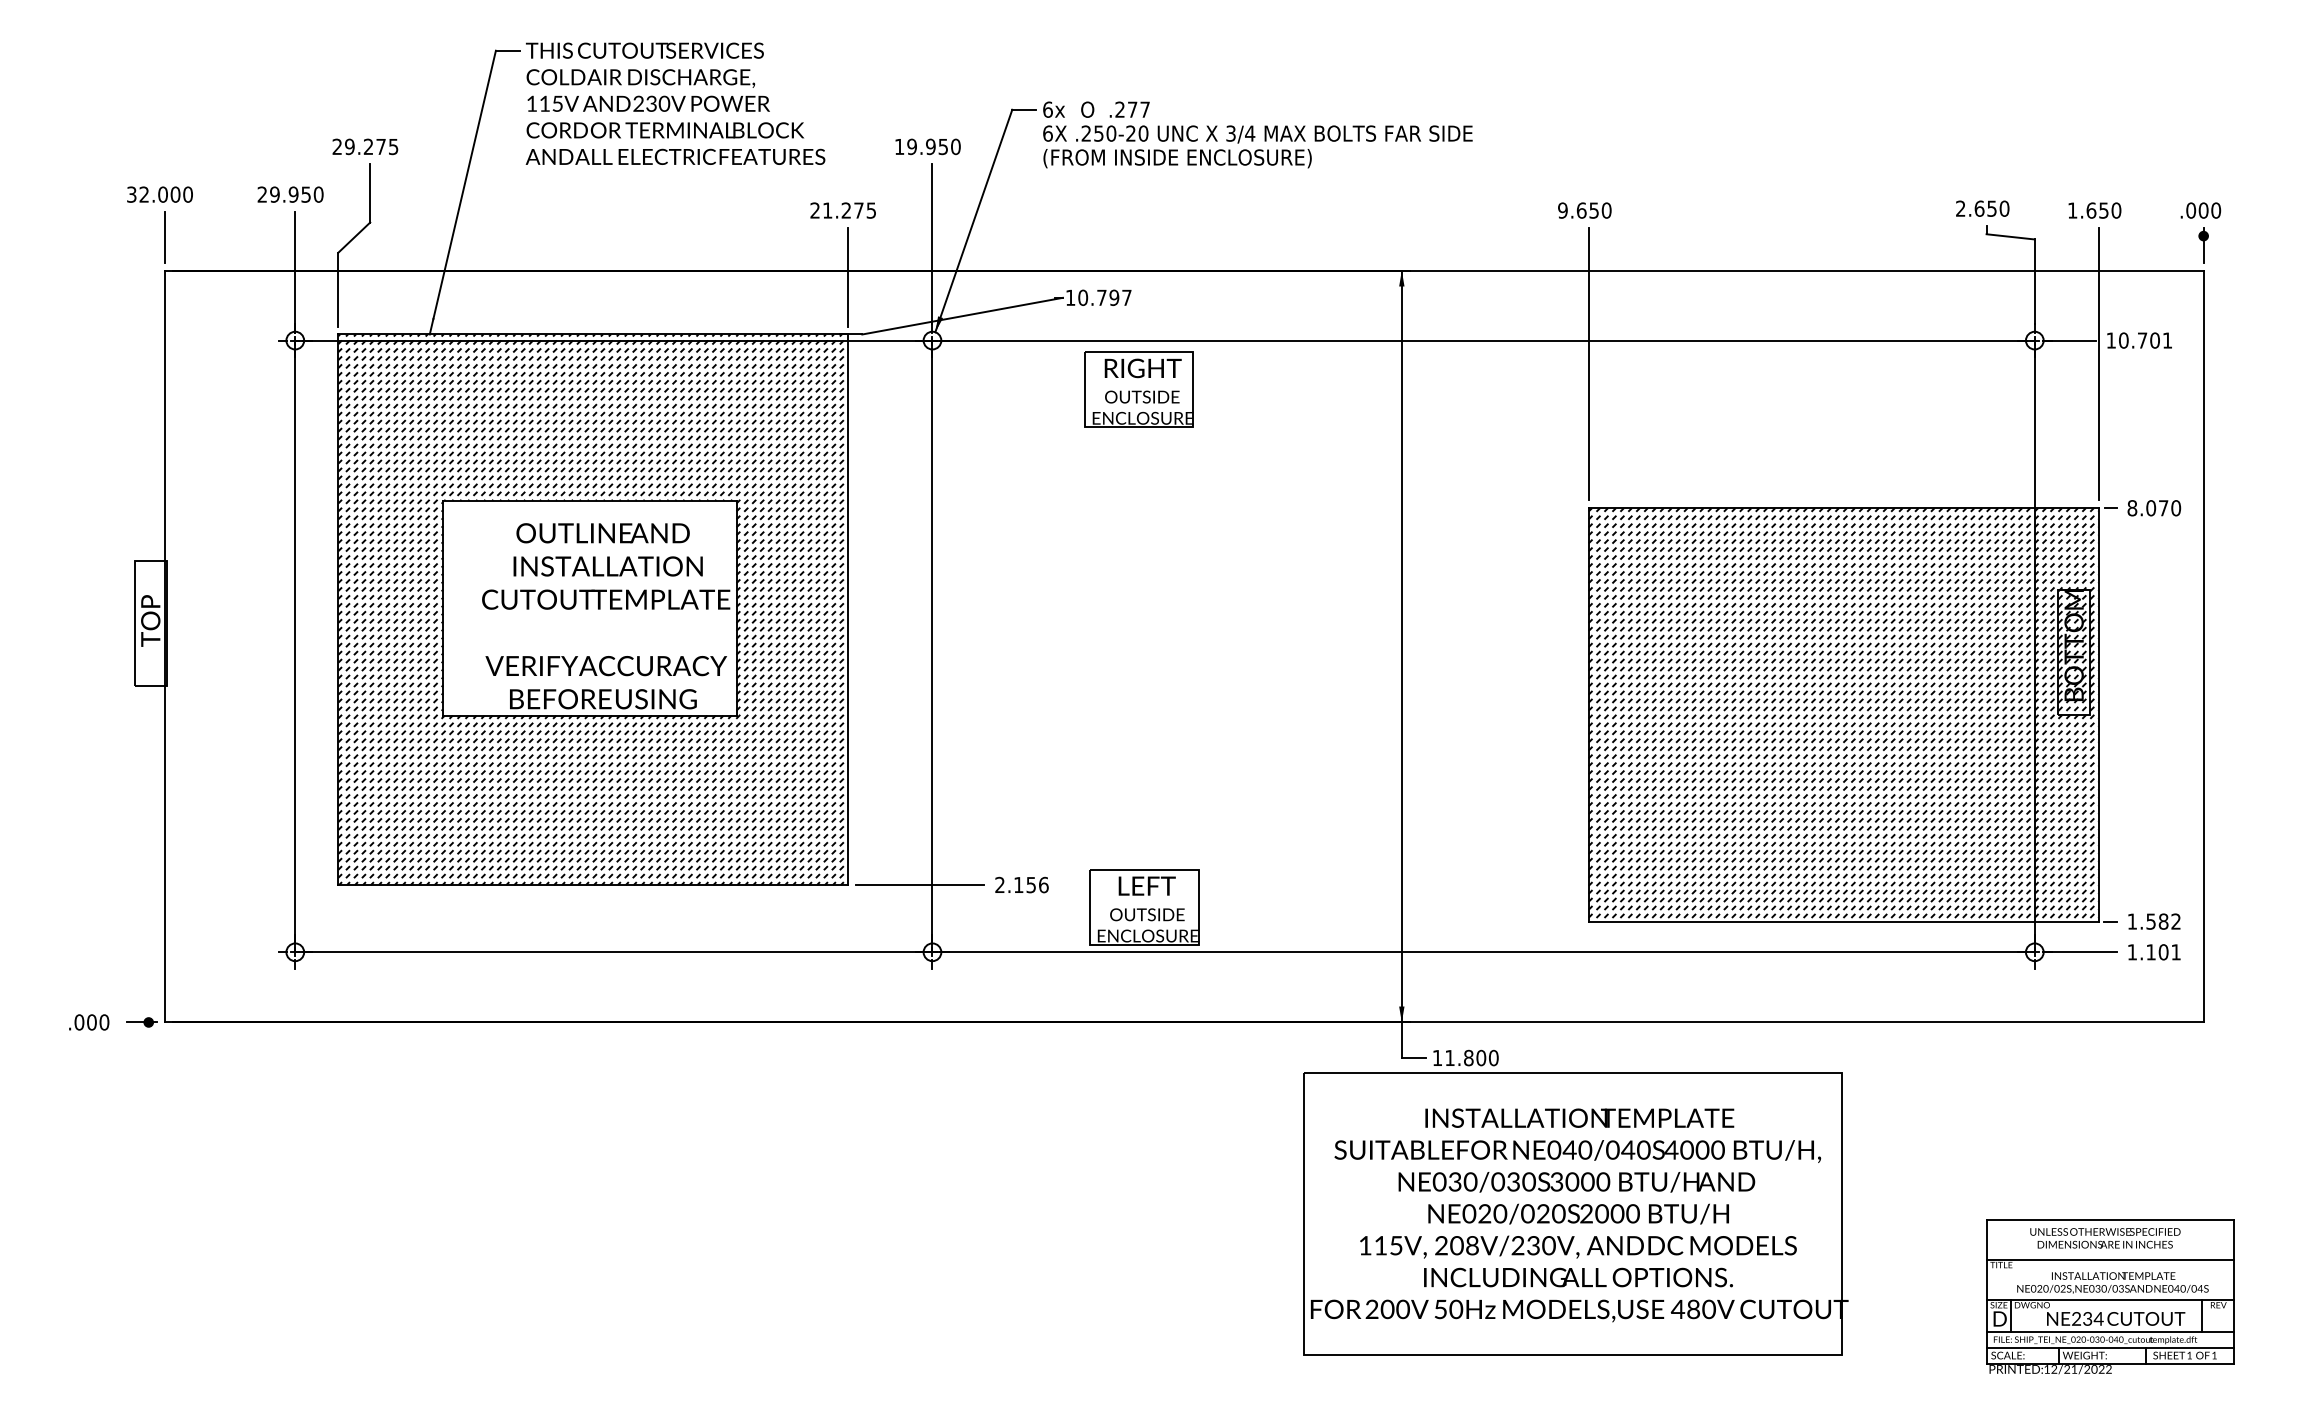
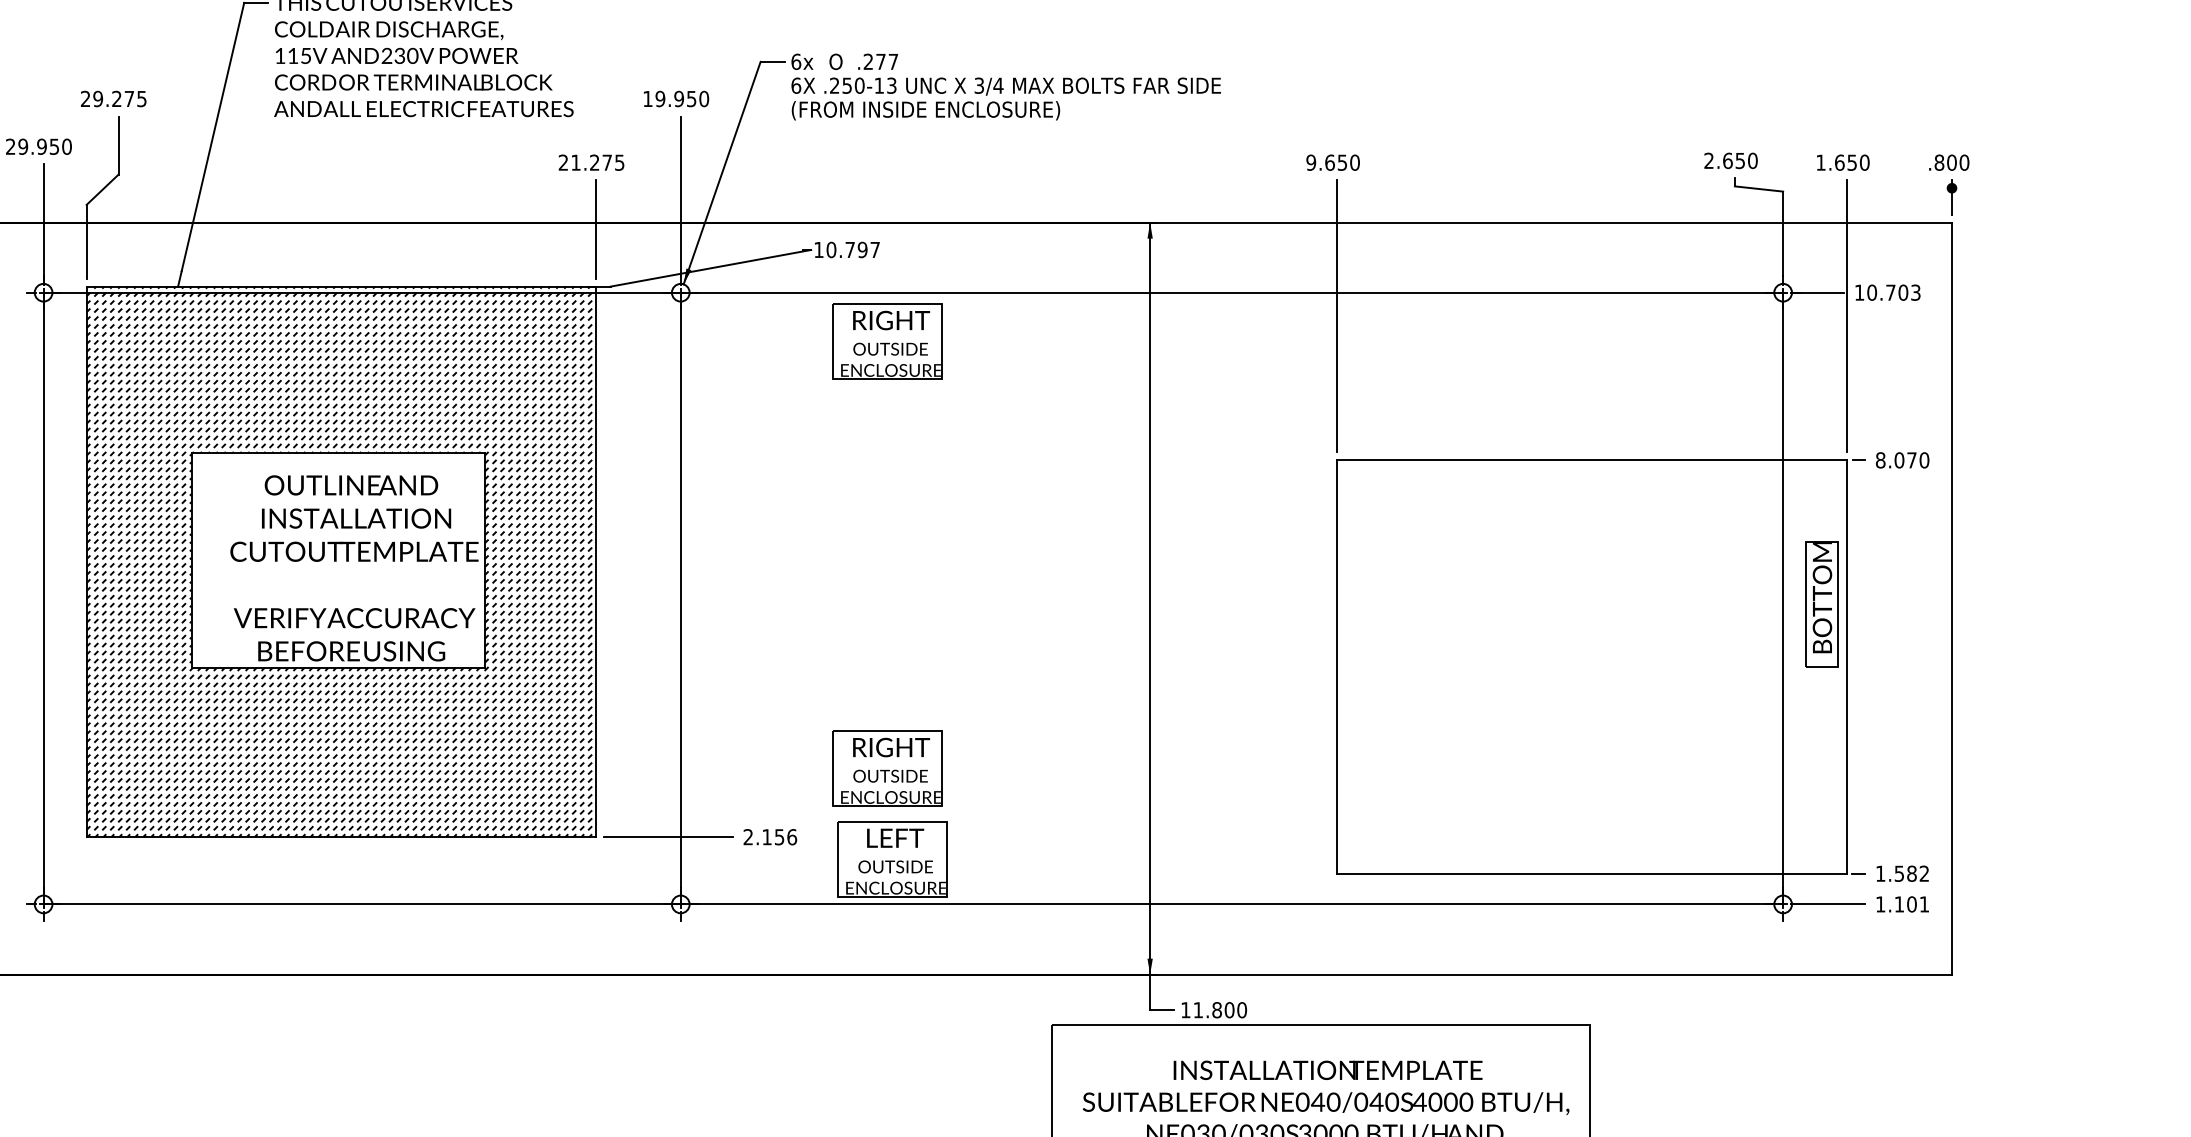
text: (1137, 133) -> (885, 85), .250-20 -> .250-13
text: (2191, 210) -> (1939, 162), .000 -> .800
text: (2167, 340) -> (1915, 292), 10.701 -> 10.703
hatch: (1843, 712) -> (1591, 664), removed
part: (1138, 816) -> (886, 768), added

